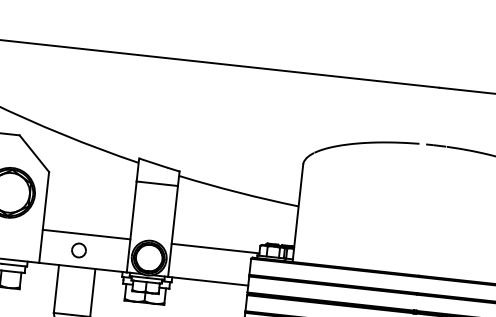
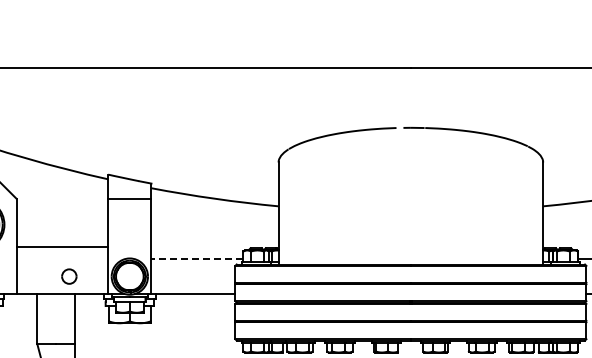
line: (86, 234) -> (62, 247), moved
line: (215, 248) -> (197, 259), solid -> dashed
part: (79, 250) -> (69, 276), moved

